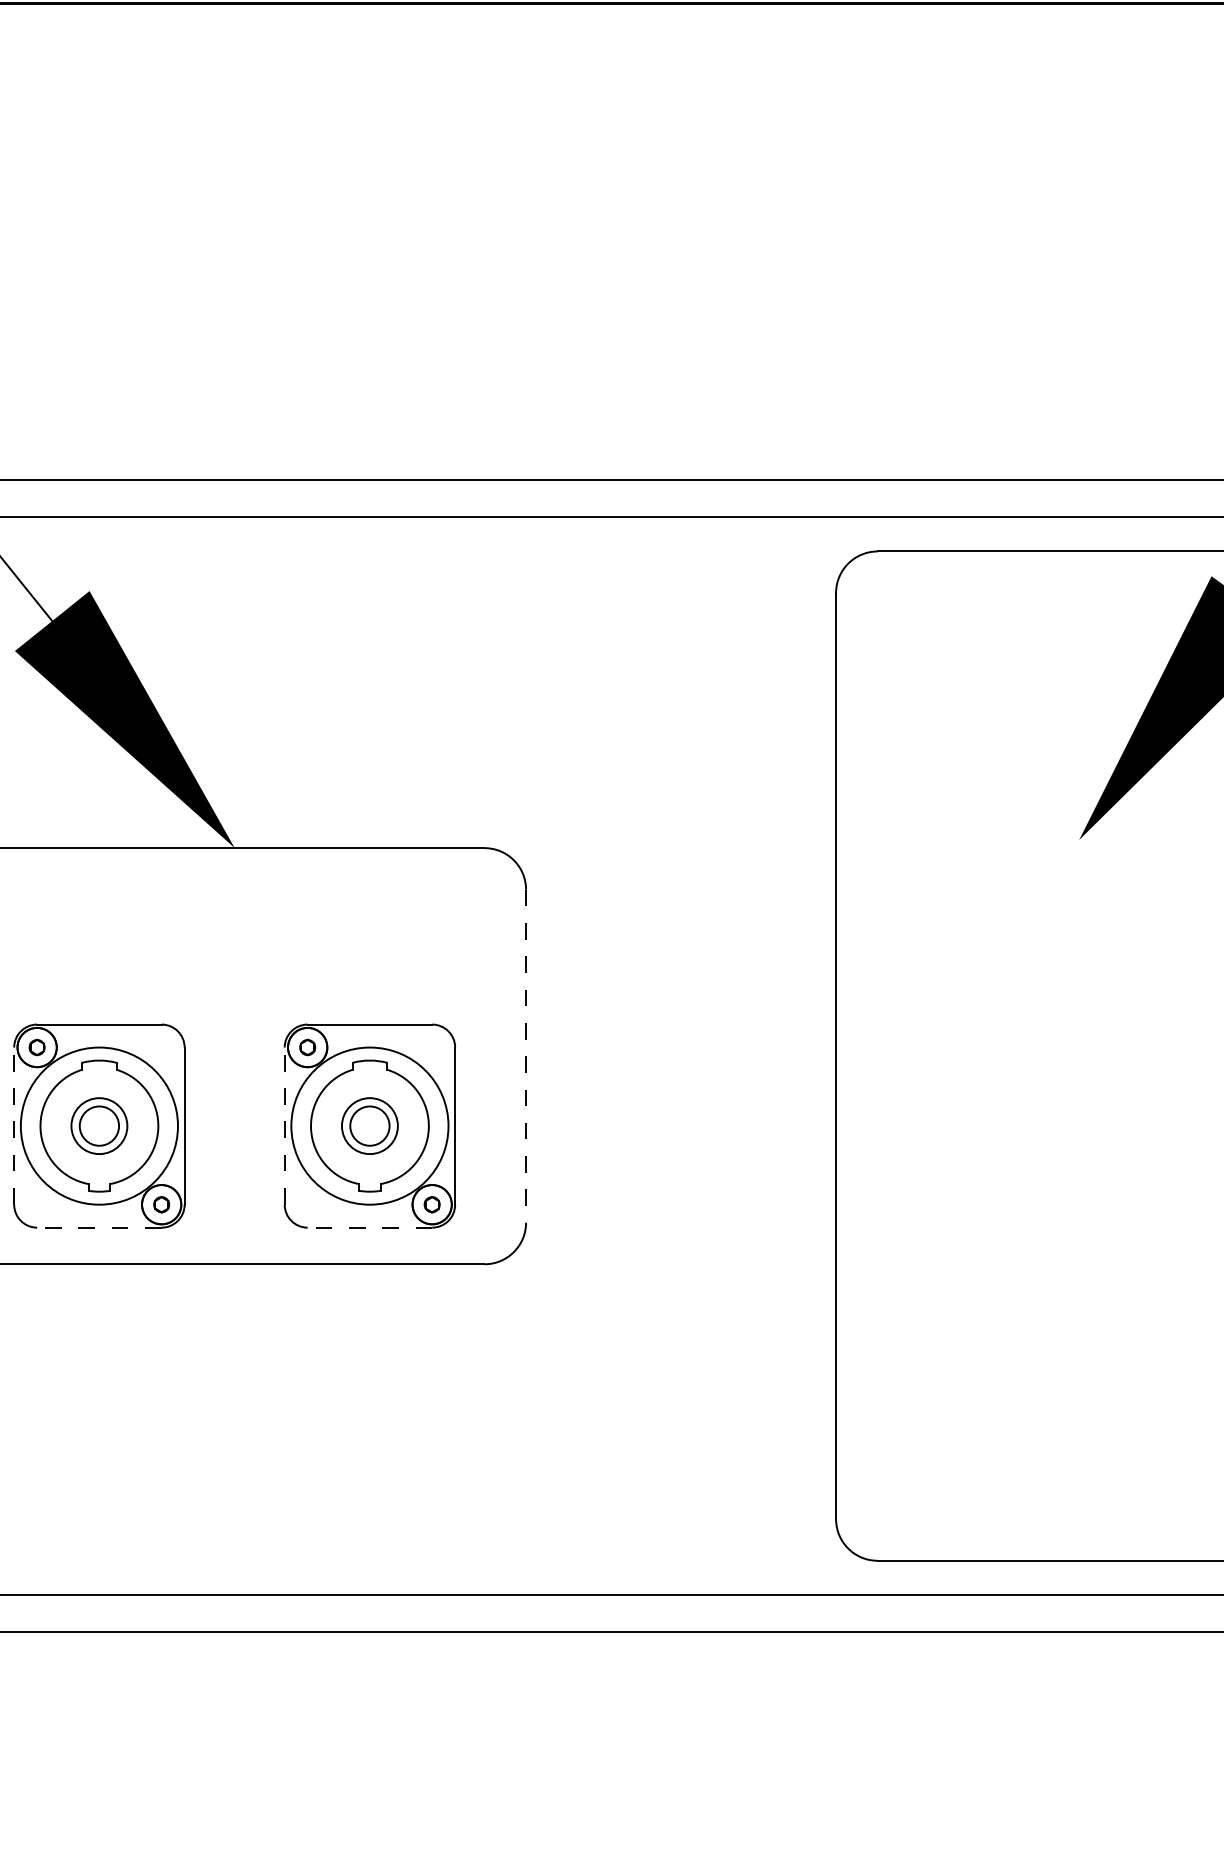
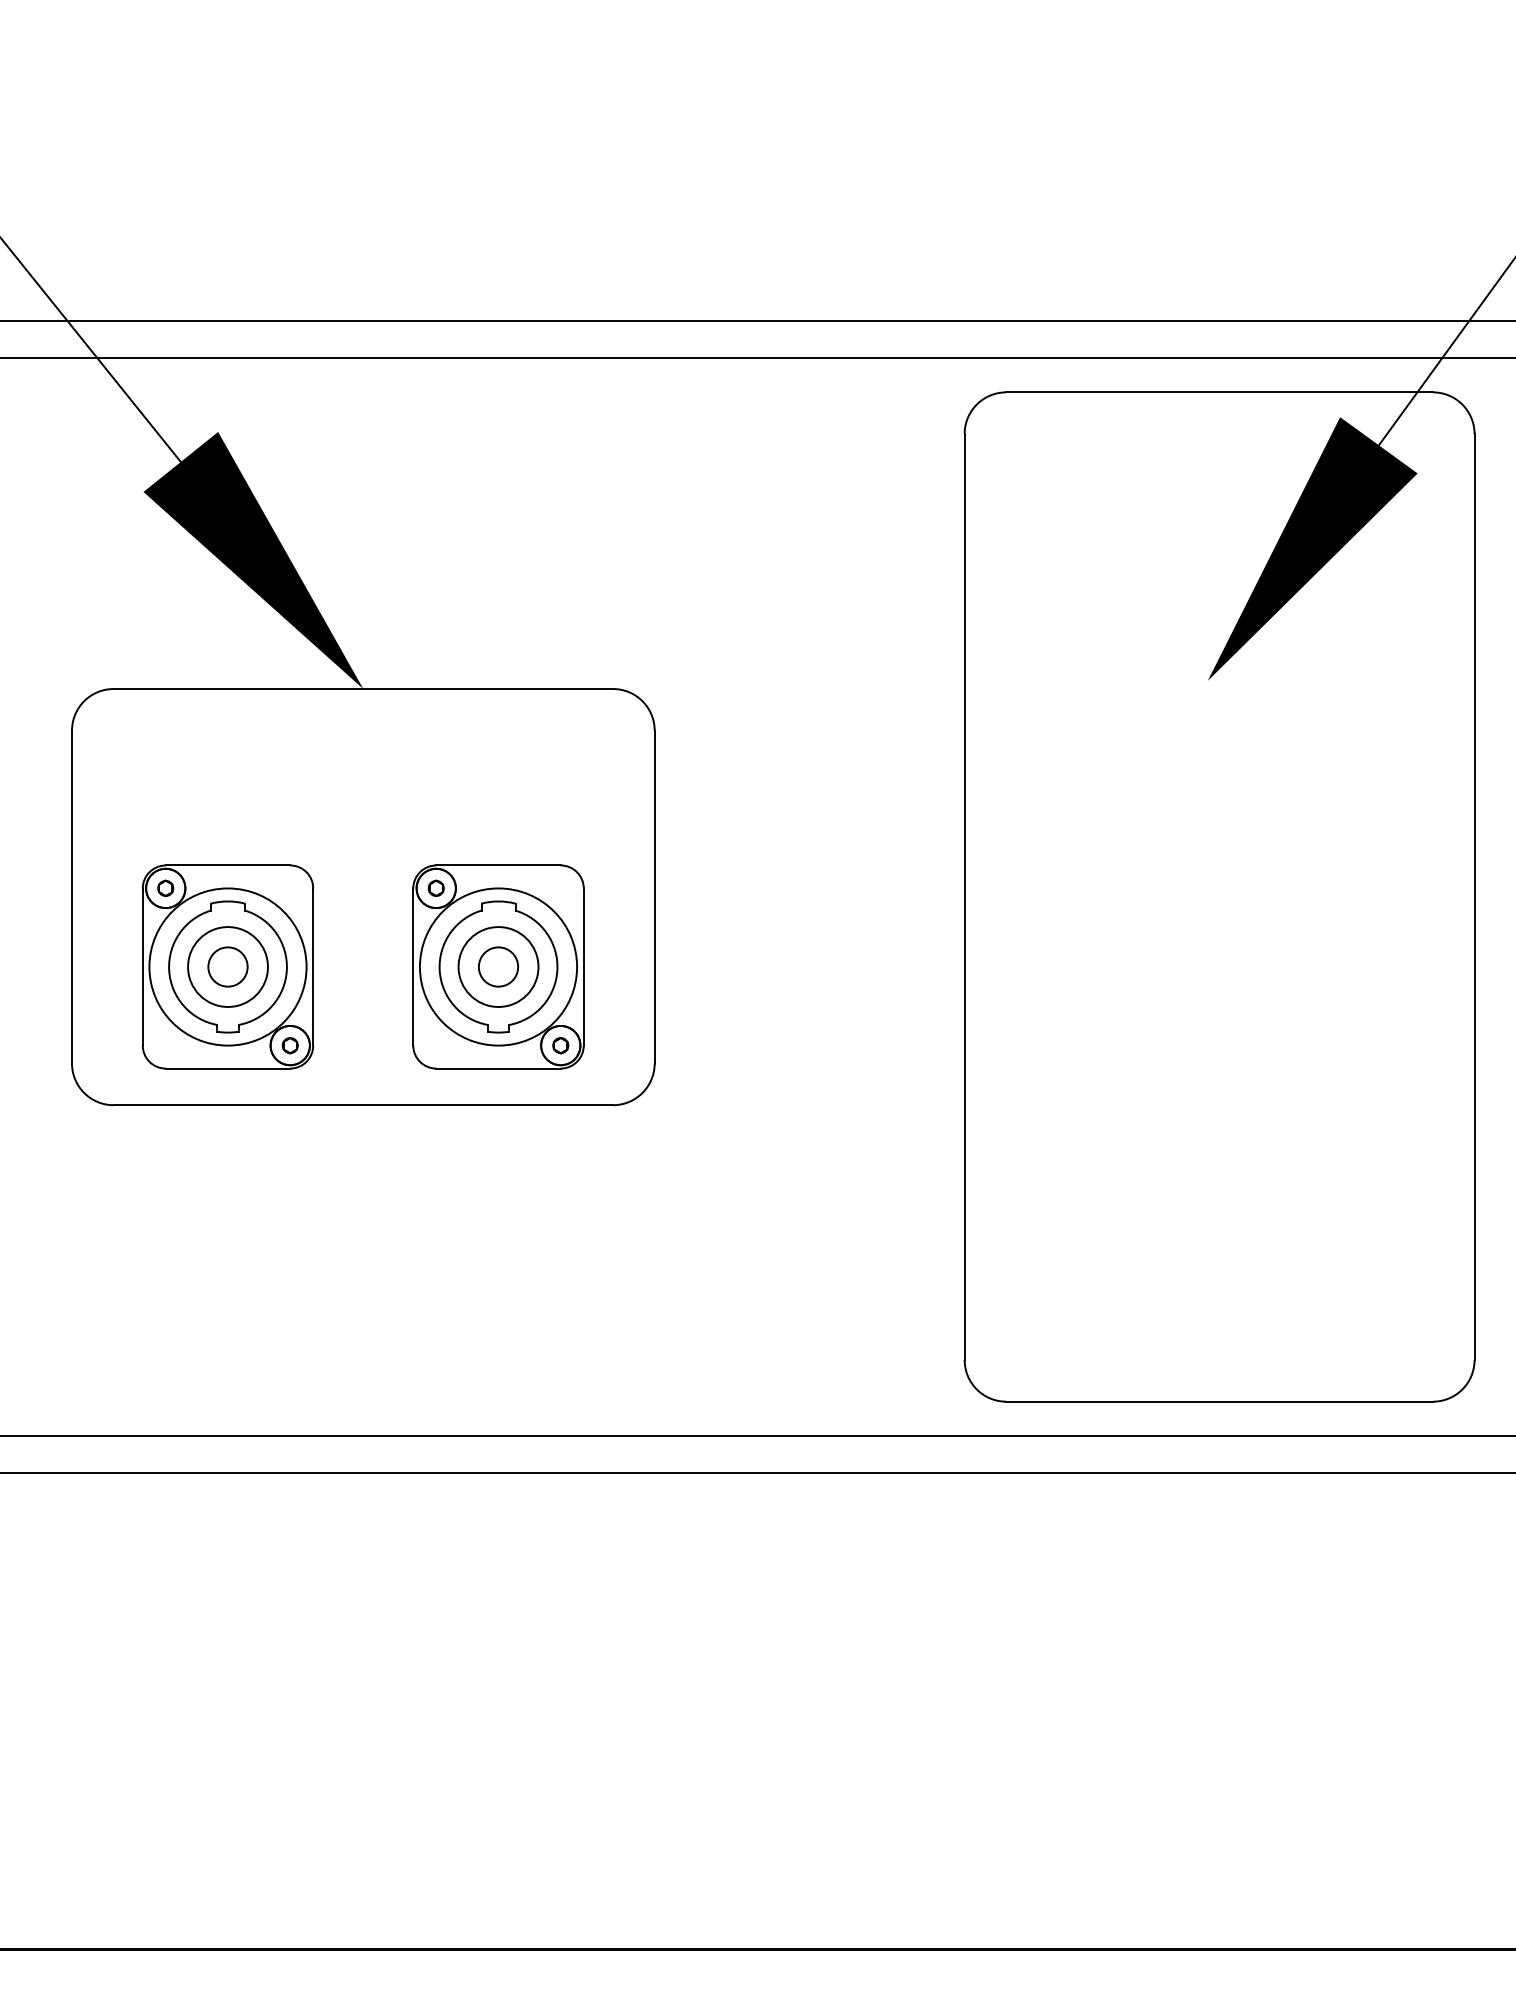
line: (525, 1056) -> (654, 897), dashed -> solid
circle: (98, 1125) -> (227, 966), size x1.43
circle: (369, 1125) -> (498, 966), size x1.43
line: (13, 1126) -> (142, 967), dashed -> solid
line: (284, 1126) -> (413, 967), dashed -> solid
line: (98, 1227) -> (227, 1068), dashed -> solid
line: (369, 1227) -> (498, 1068), dashed -> solid

